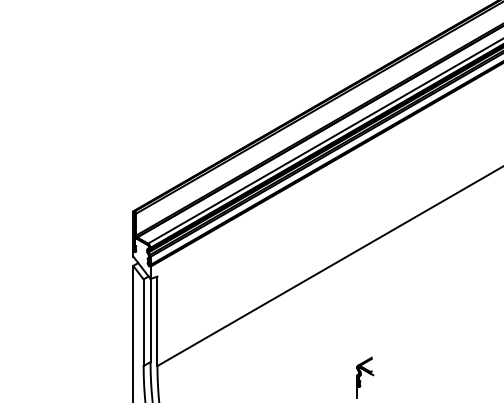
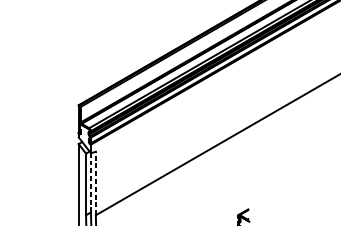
line: (150, 320) -> (90, 182), solid -> dashed
line: (157, 321) -> (95, 183), solid -> dashed

